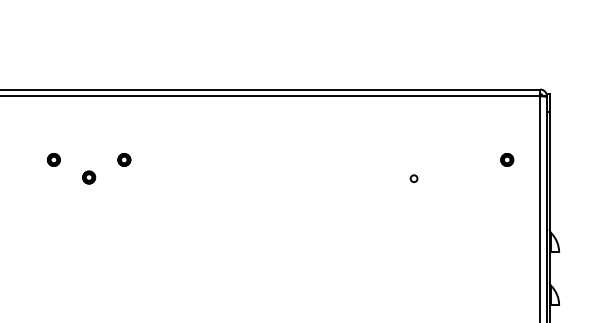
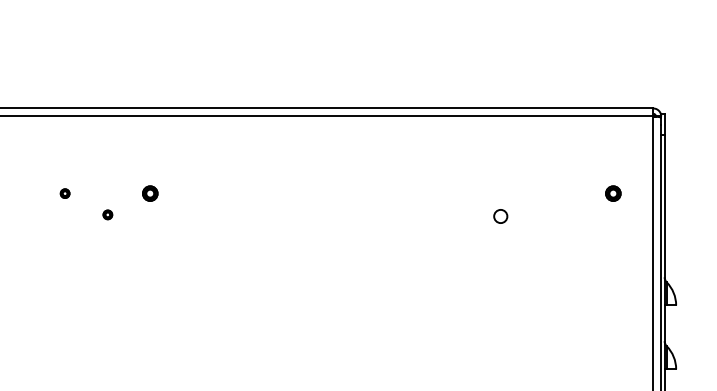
part: (53, 159) -> (64, 193), size x0.6
part: (89, 177) -> (108, 214), size x0.6
circle: (413, 178) -> (499, 216), size x1.6

